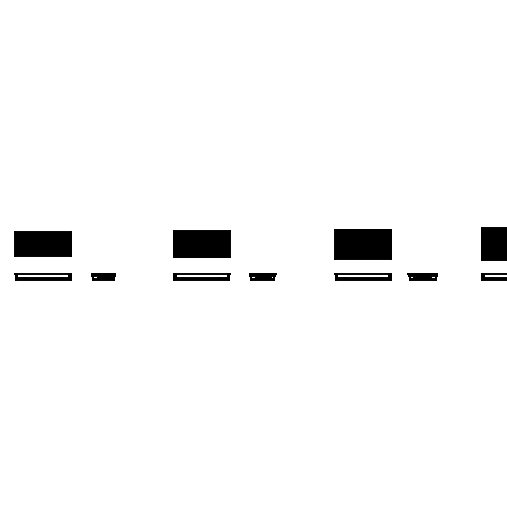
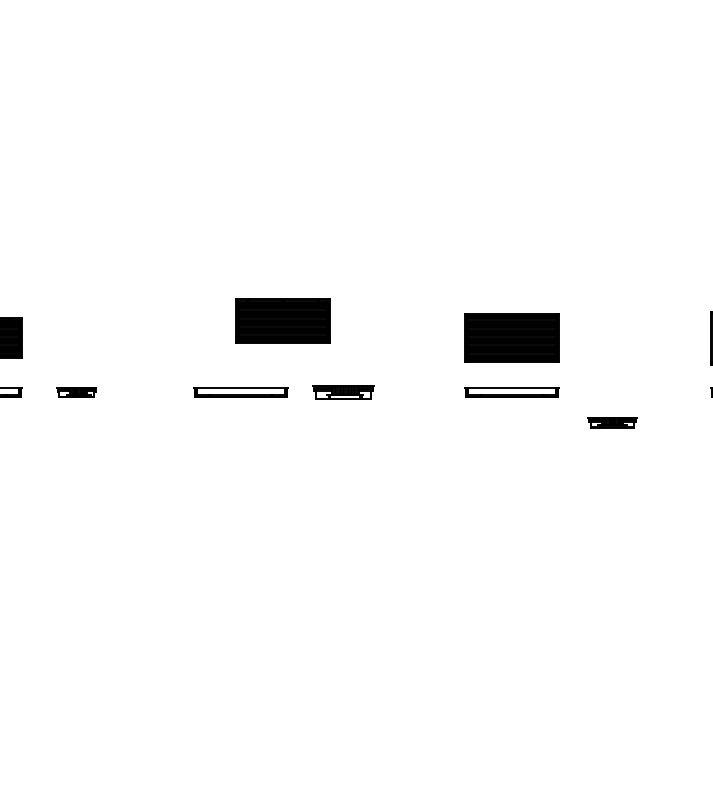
part: (201, 243) -> (282, 320), moved
part: (262, 276) -> (343, 392), size x1.4
part: (422, 276) -> (611, 422), moved

